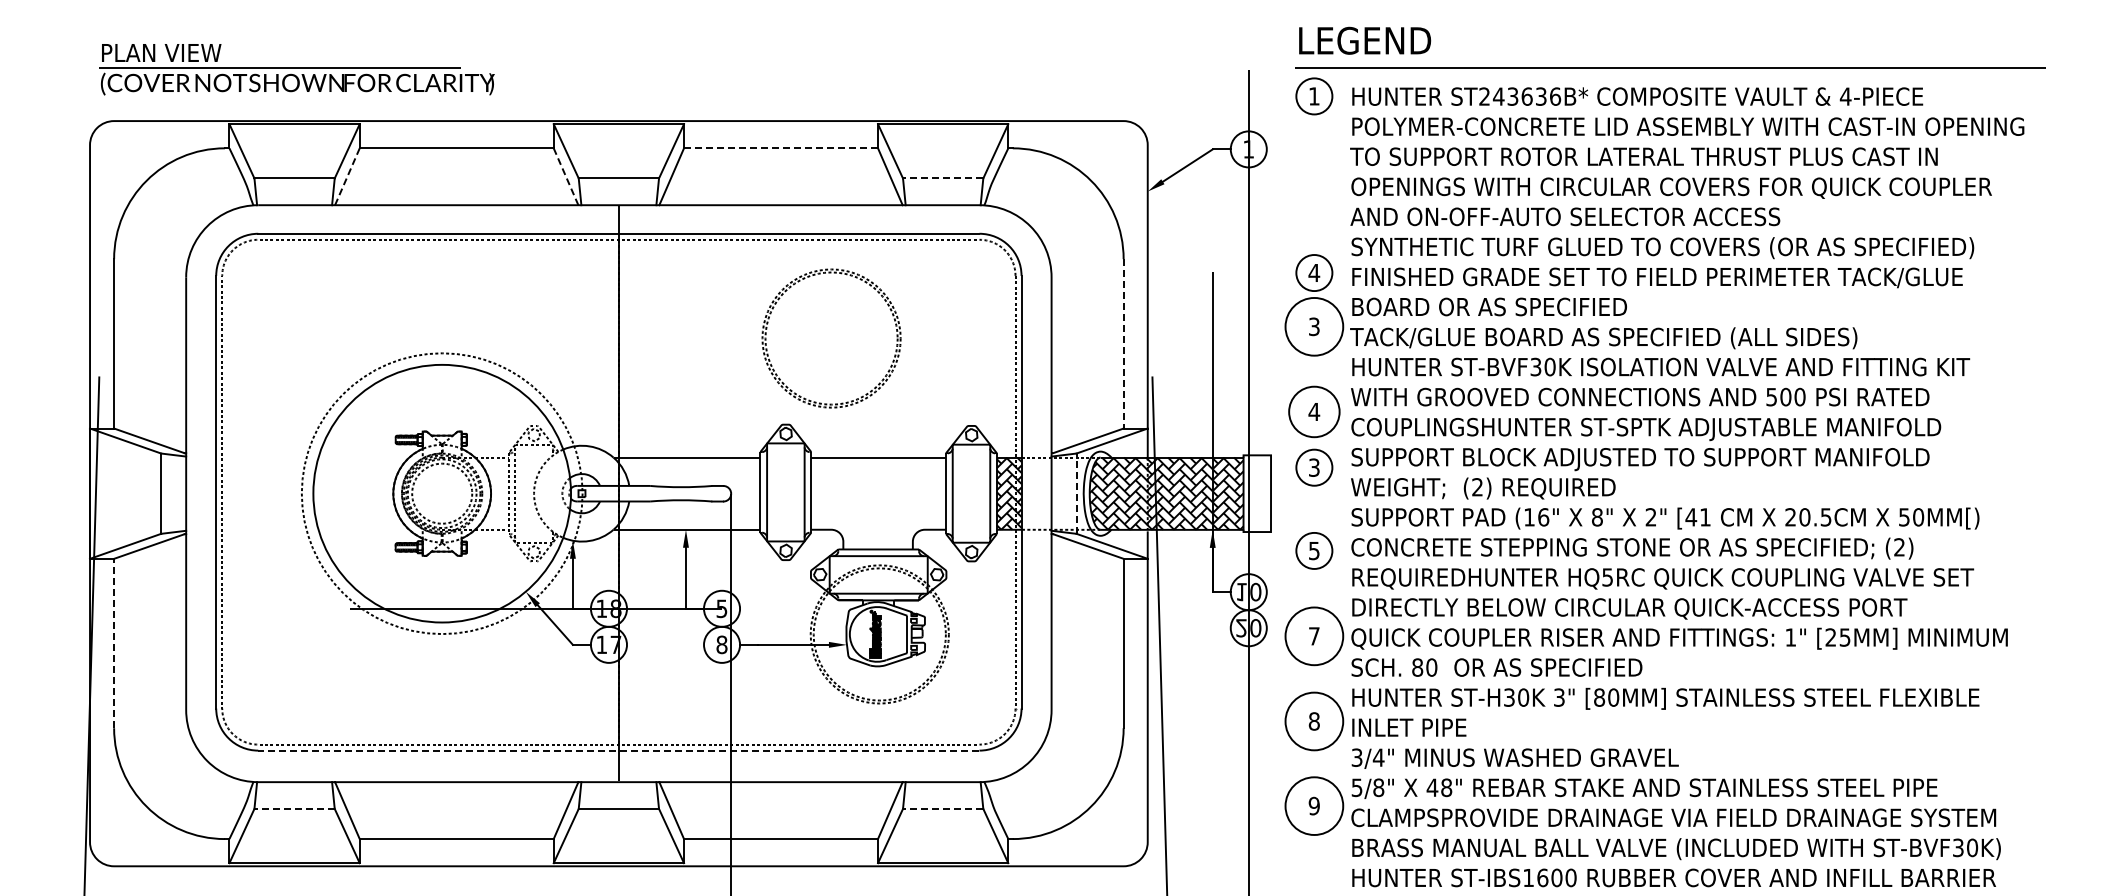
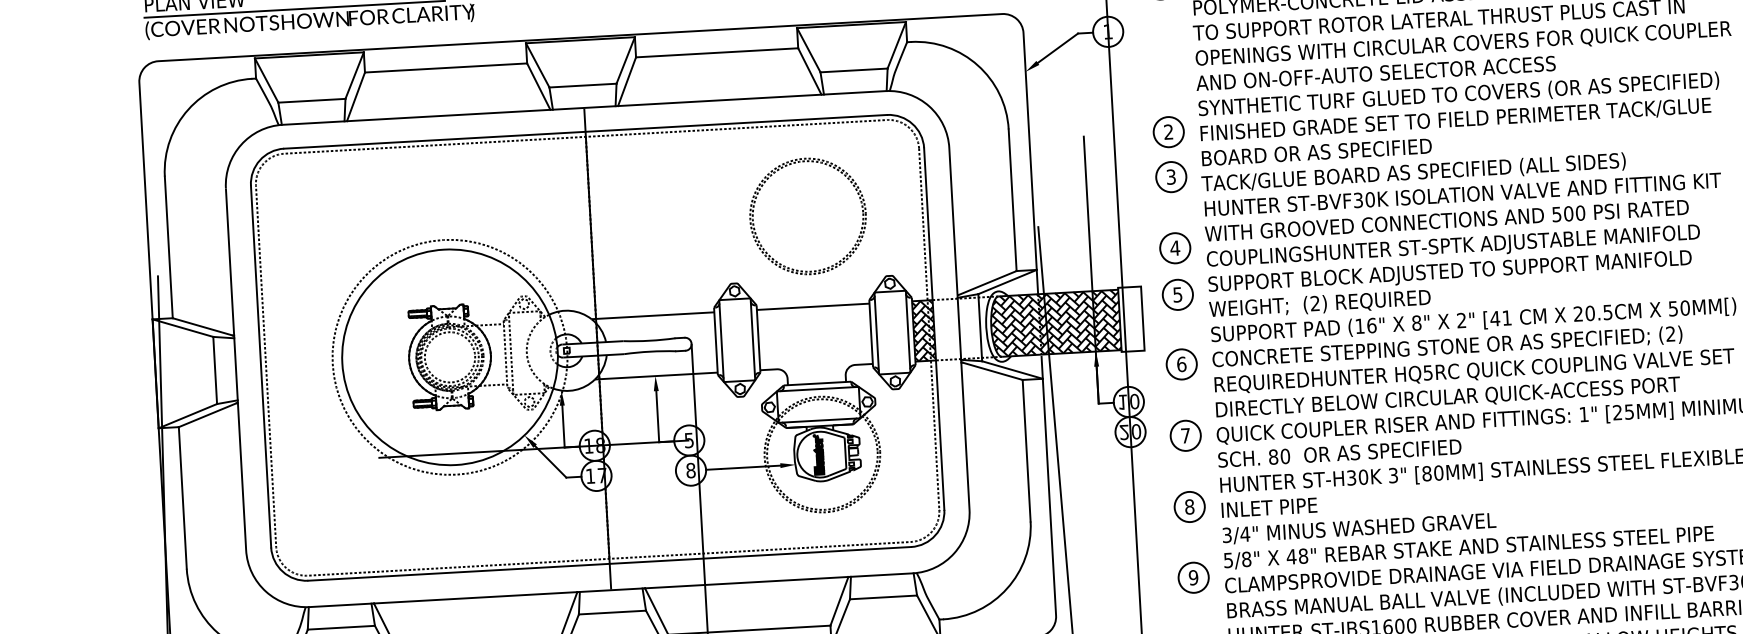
line: (781, 148) -> (717, 52), dashed -> solid
line: (347, 176) -> (356, 96), dashed -> solid
line: (566, 176) -> (539, 86), dashed -> solid
line: (942, 178) -> (853, 70), dashed -> solid
text: (1314, 272) -> (1168, 131), 4 -> 2
circle: (1314, 326) -> (1171, 176), size x0.62
part: (767, 329) -> (754, 211), moved
line: (1123, 343) -> (1012, 199), dashed -> solid
circle: (1314, 411) -> (1175, 247), size x0.71
text: (1314, 467) -> (1177, 294), 3 -> 5
line: (1076, 493) -> (980, 327), dashed -> solid
text: (1313, 550) -> (1181, 364), 5 -> 6
circle: (1314, 636) -> (1185, 435), size x0.62
line: (114, 643) -> (183, 497), dashed -> solid
circle: (1314, 721) -> (1189, 507), size x0.62
line: (618, 750) -> (609, 563), dashed -> solid
circle: (1314, 806) -> (1193, 578), size x0.62
line: (294, 808) -> (341, 627), dashed -> solid
line: (942, 808) -> (882, 597), dashed -> solid

